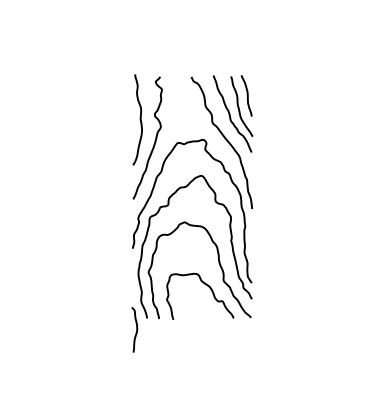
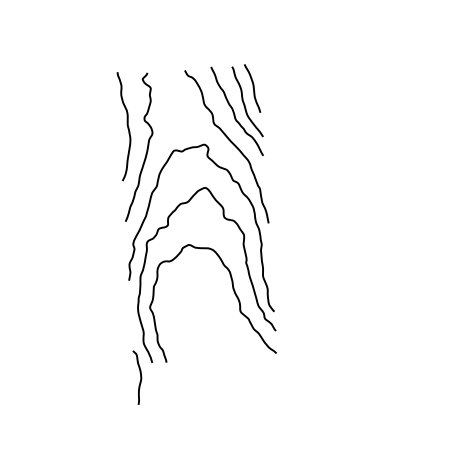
curve: (205, 285) -> (219, 318), removed

